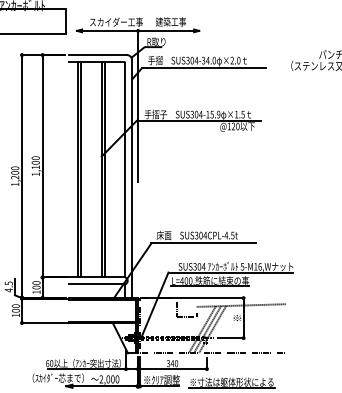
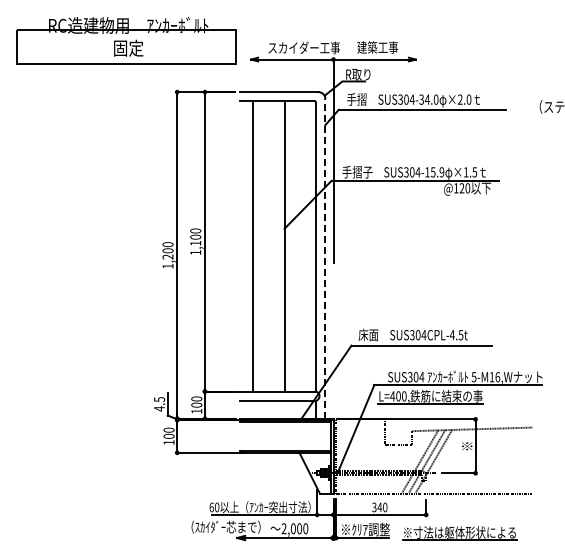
line: (81, 169) -> (257, 246), removed
line: (104, 169) -> (288, 246), removed
line: (132, 178) -> (325, 258), solid -> dashed

